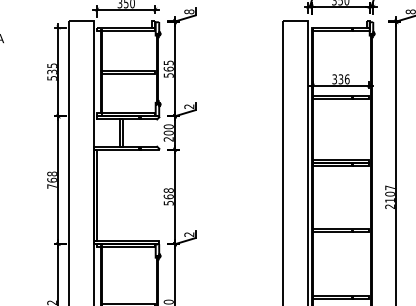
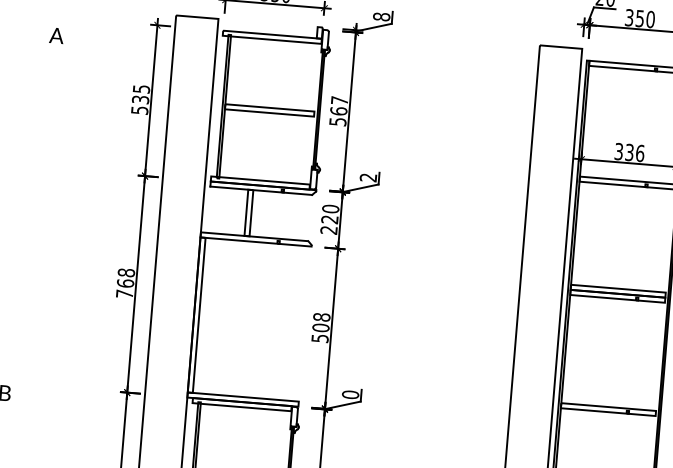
text: (168, 62) -> (339, 99), 565 -> 567
text: (168, 132) -> (329, 218), 200 -> 220
text: (168, 196) -> (320, 327), 568 -> 508
text: (189, 234) -> (350, 394), 2 -> 0

